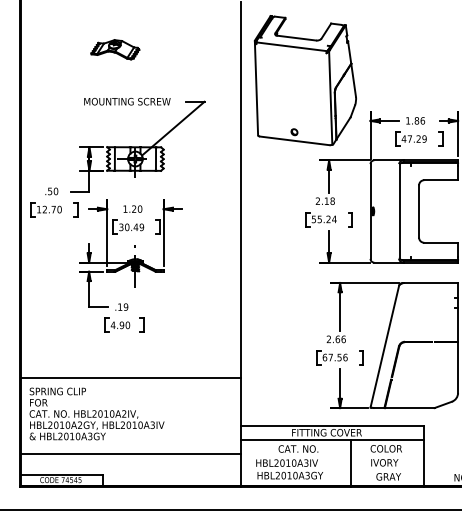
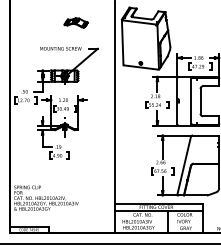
part: (113, 48) -> (75, 22), moved
line: (130, 379) -> (62, 181), removed
line: (130, 454) -> (62, 217), removed

